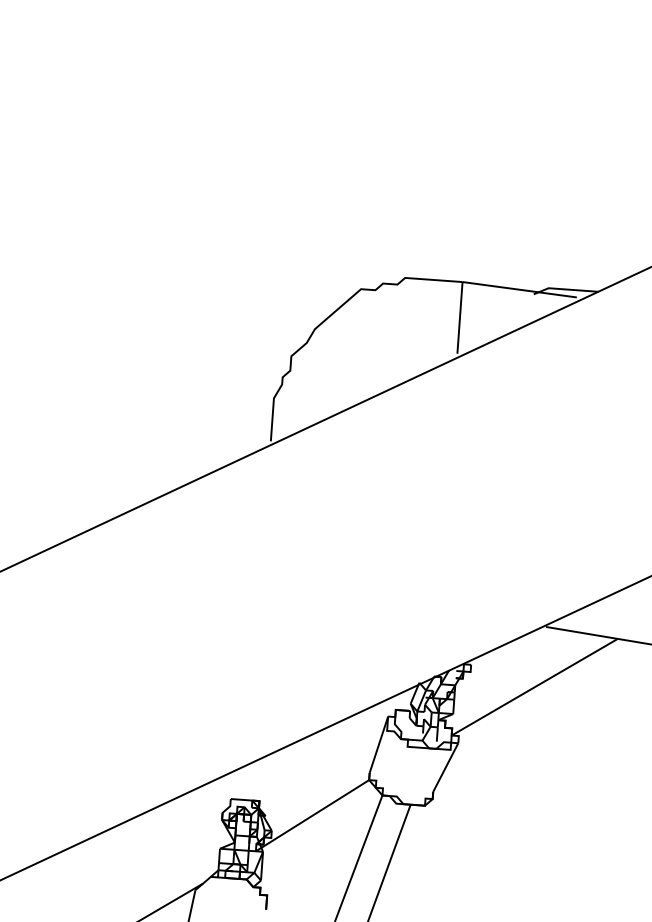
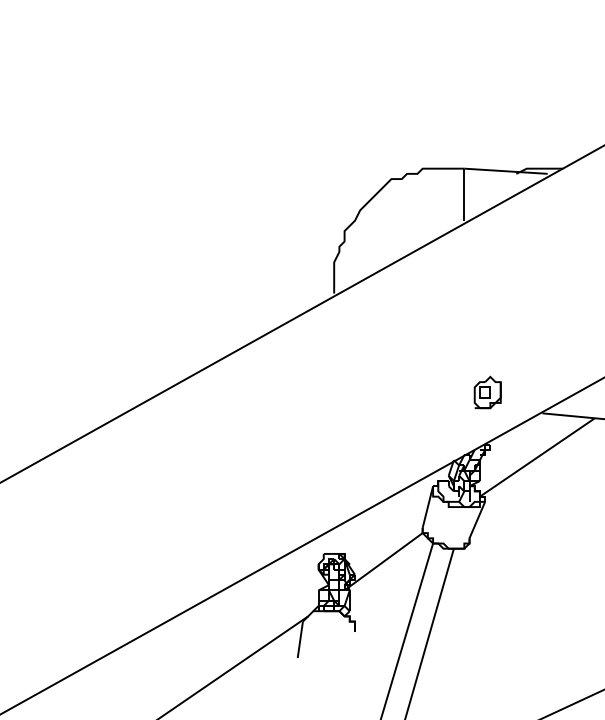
part: (472, 592) -> (487, 392), added

